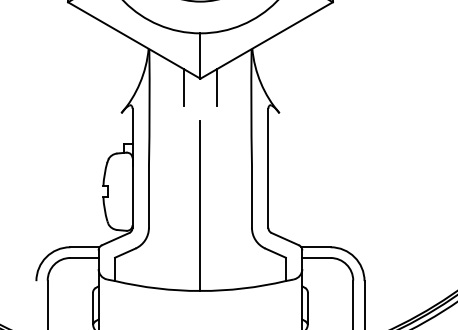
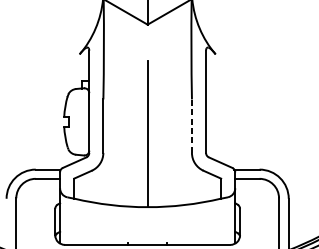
line: (183, 86) -> (133, 31), removed
line: (217, 86) -> (162, 31), removed
line: (251, 196) -> (191, 125), solid -> dashed

